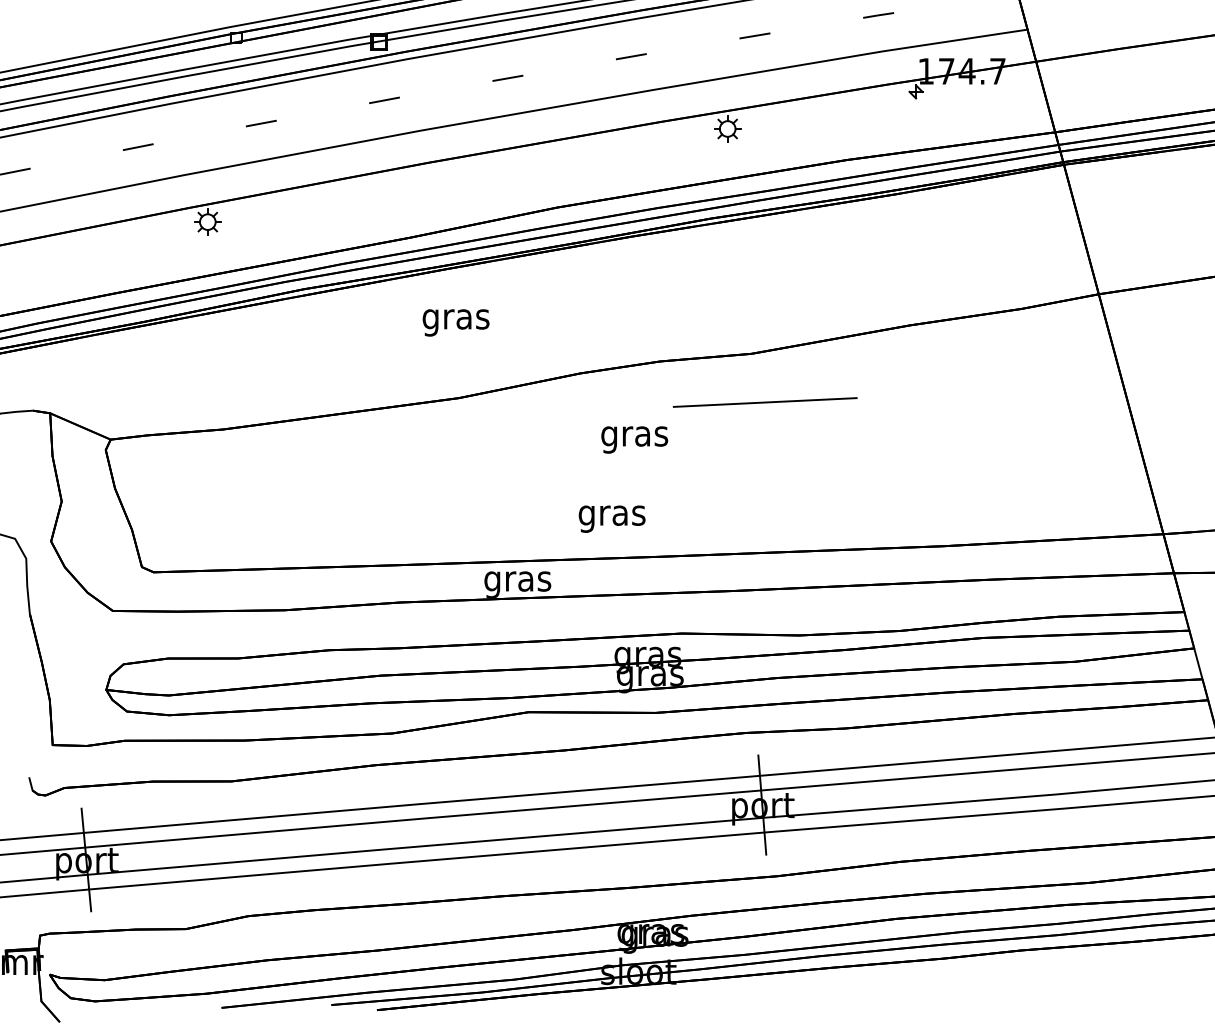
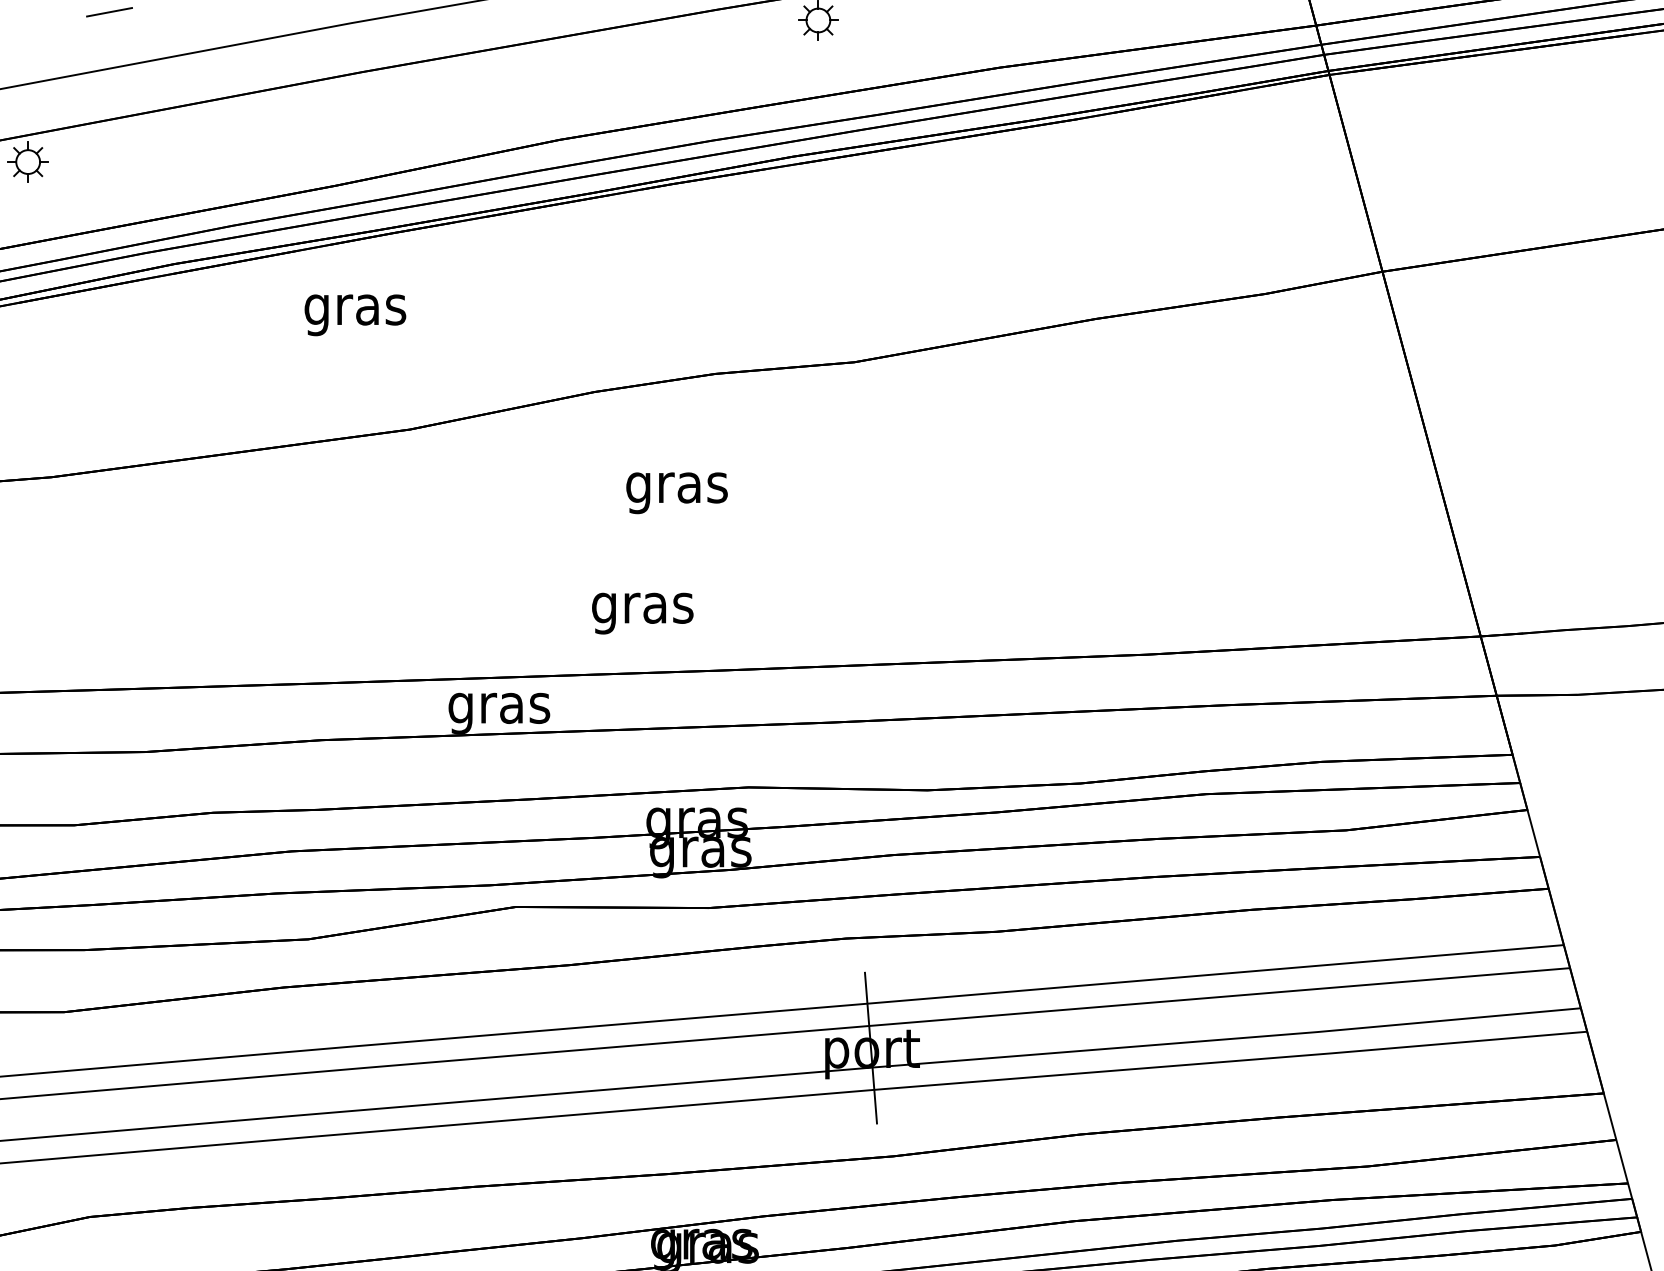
text: (455, 322) -> (354, 314), moved
line: (764, 402) -> (874, 436), removed

